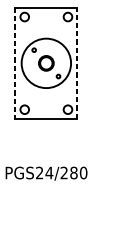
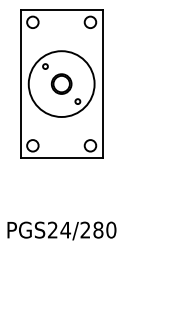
line: (77, 62) -> (102, 83), dashed -> solid
line: (15, 63) -> (20, 84), dashed -> solid

